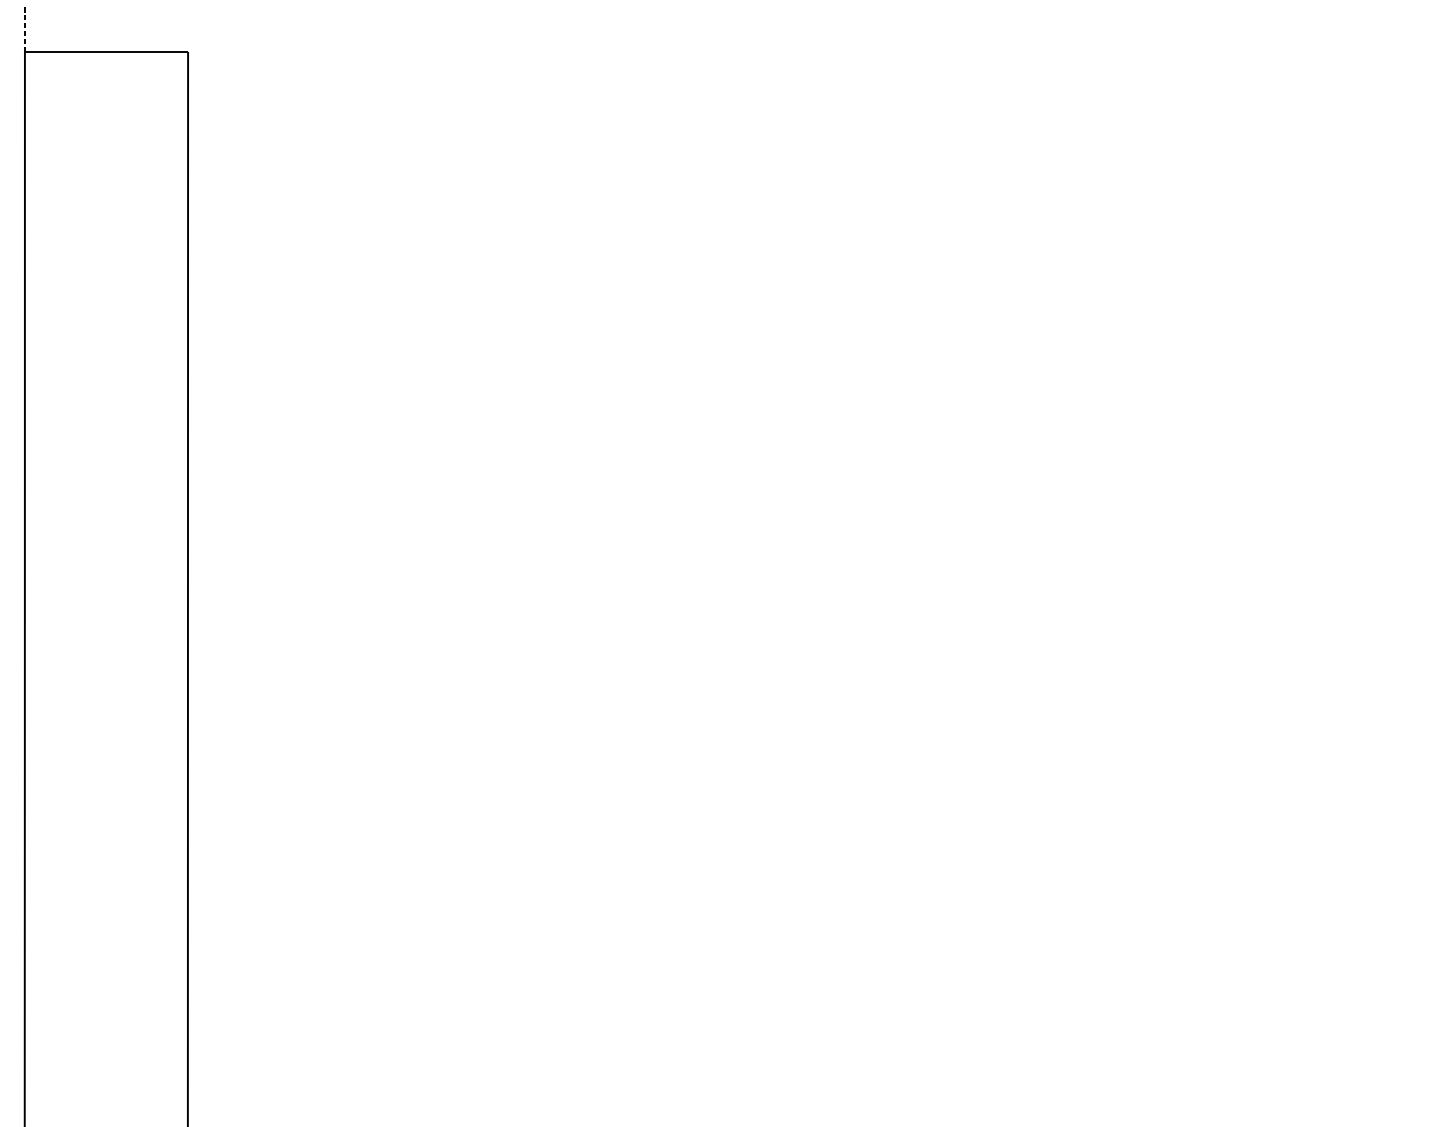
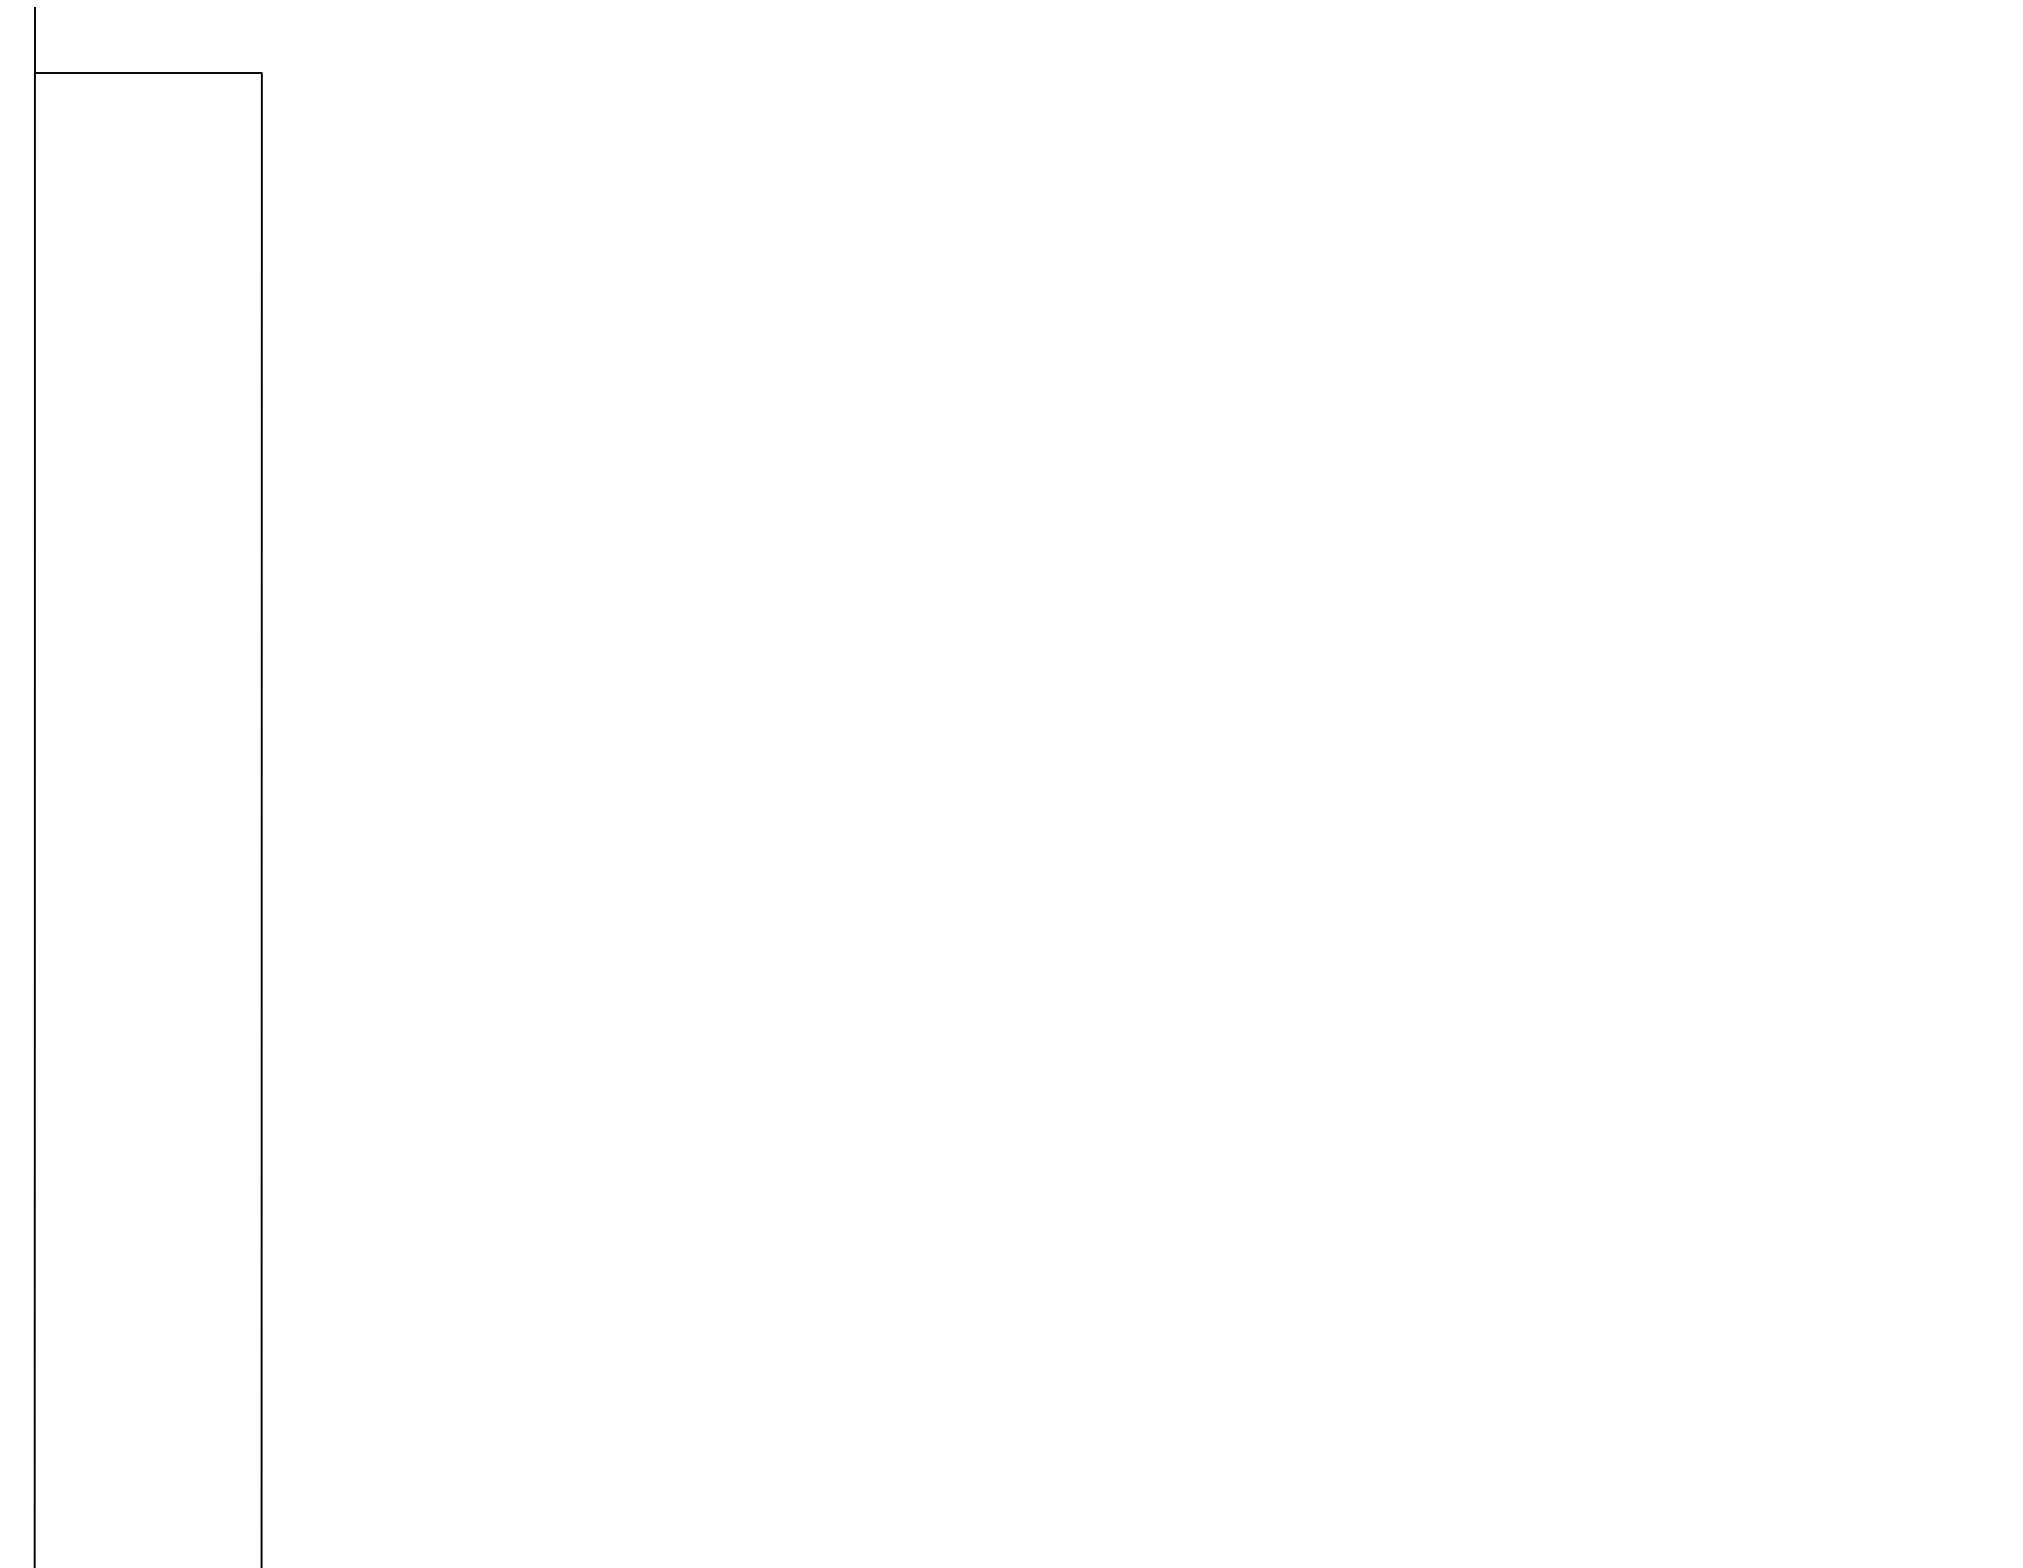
line: (24, 28) -> (34, 39), dashed -> solid

